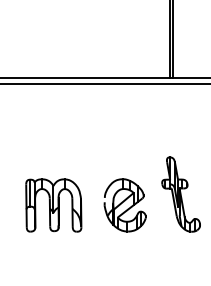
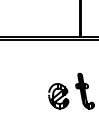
part: (54, 205) -> (25, 96), removed

